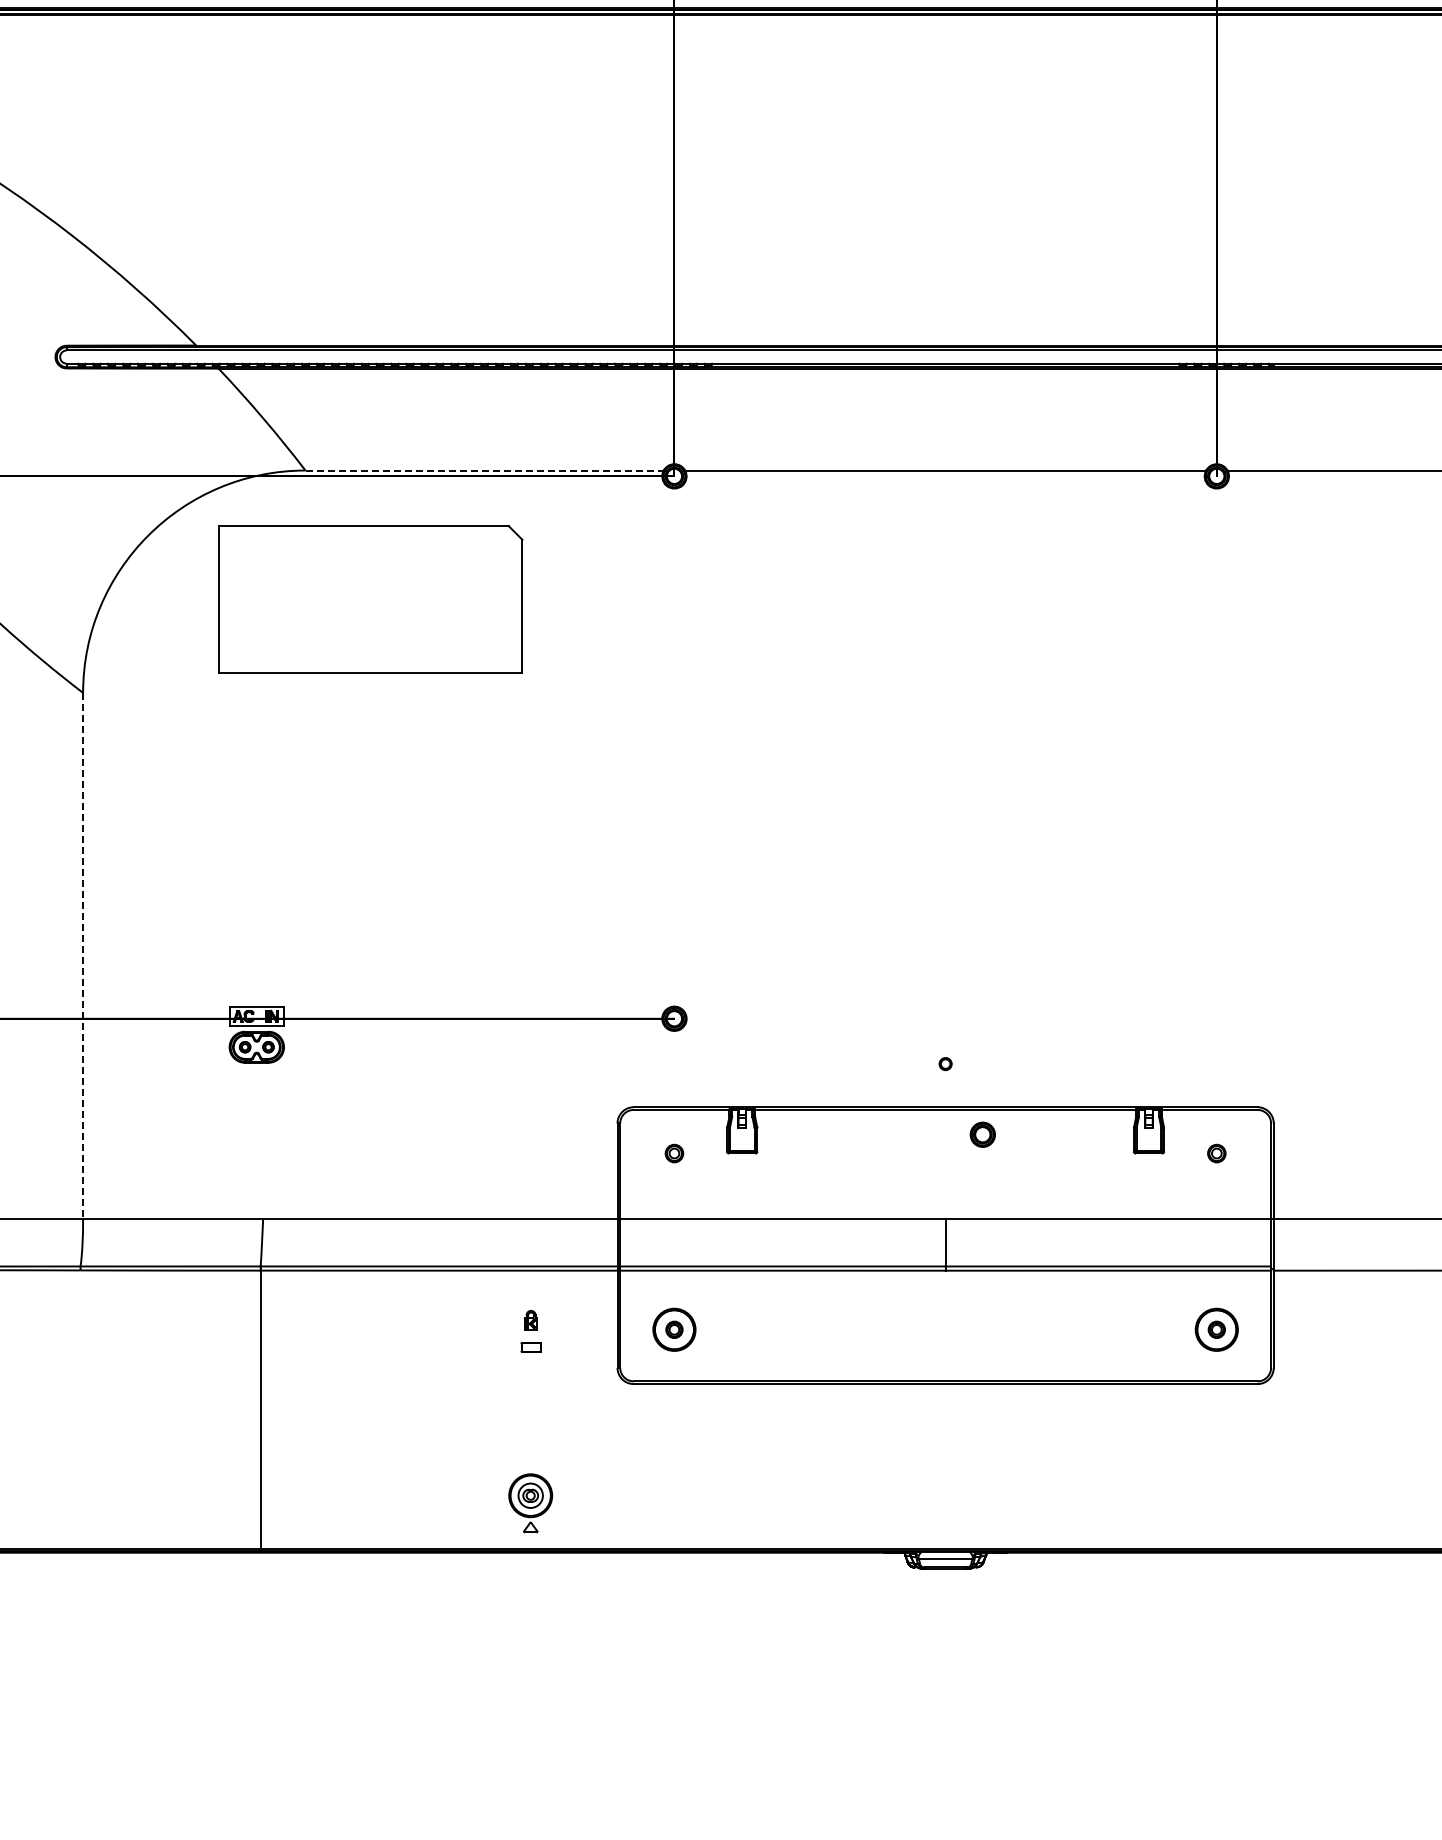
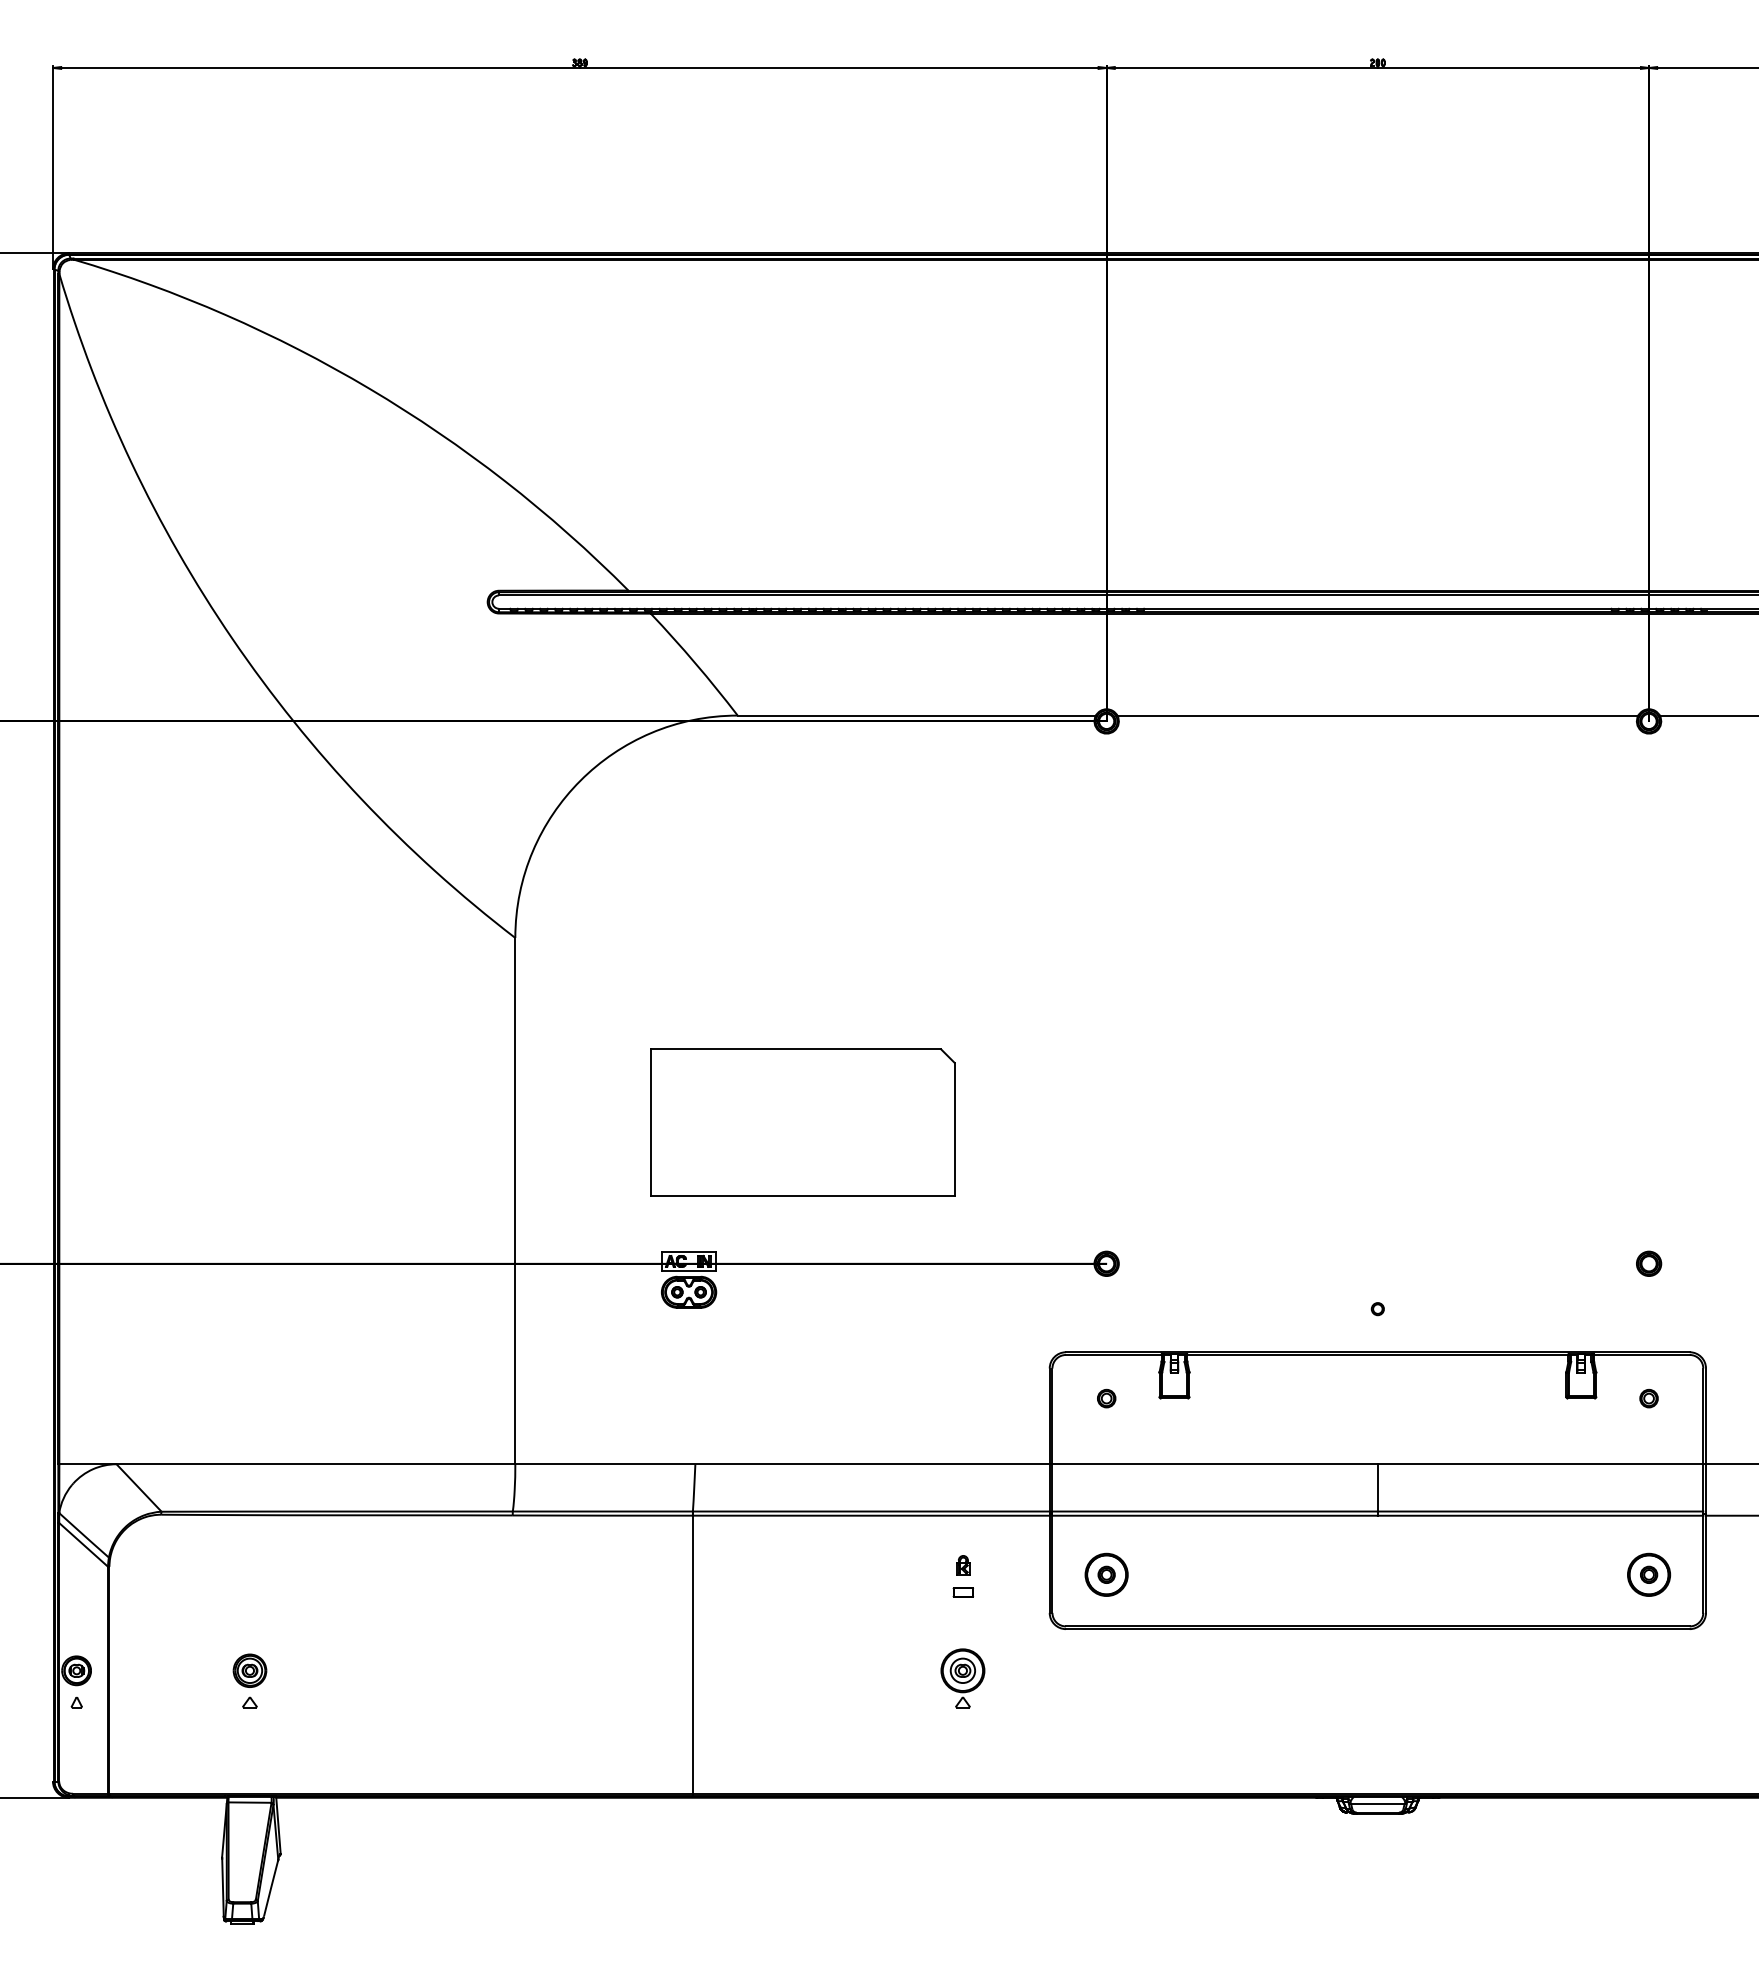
line: (485, 470) -> (917, 715), dashed -> solid
part: (370, 599) -> (802, 1122), moved
line: (83, 956) -> (515, 1201), dashed -> solid
part: (983, 1134) -> (1649, 1263), moved
part: (530, 1503) -> (962, 1678), moved

